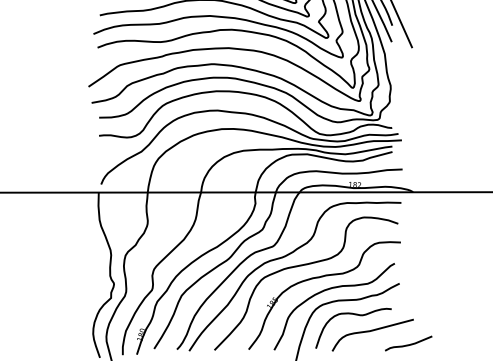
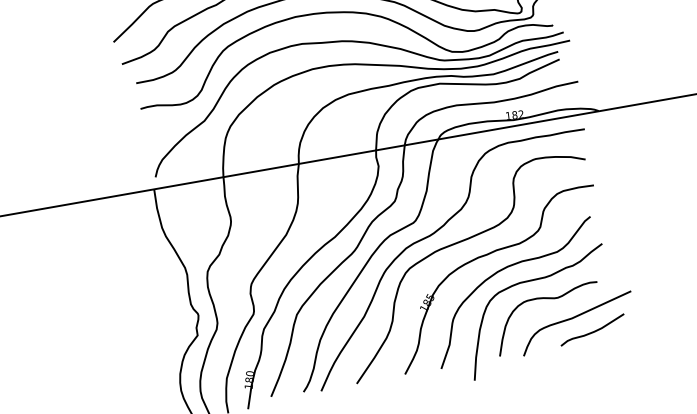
curve: (408, 344) -> (592, 331), moved

